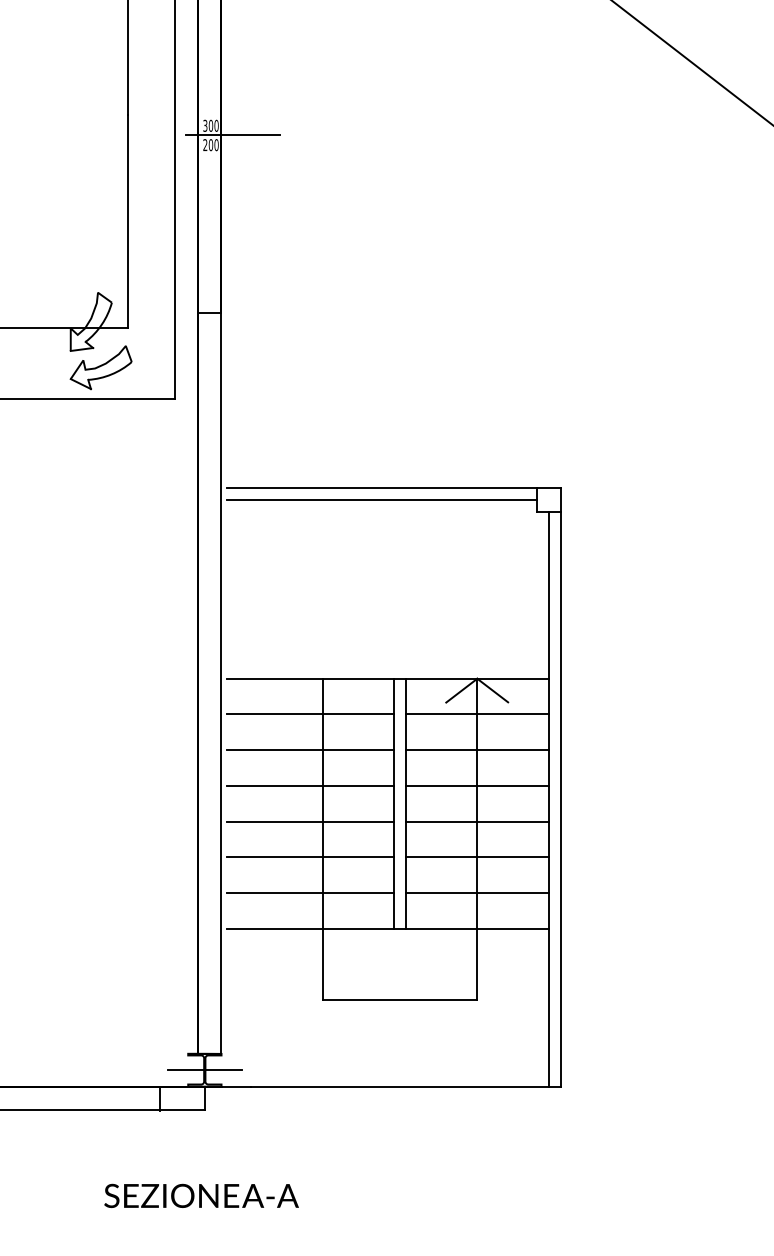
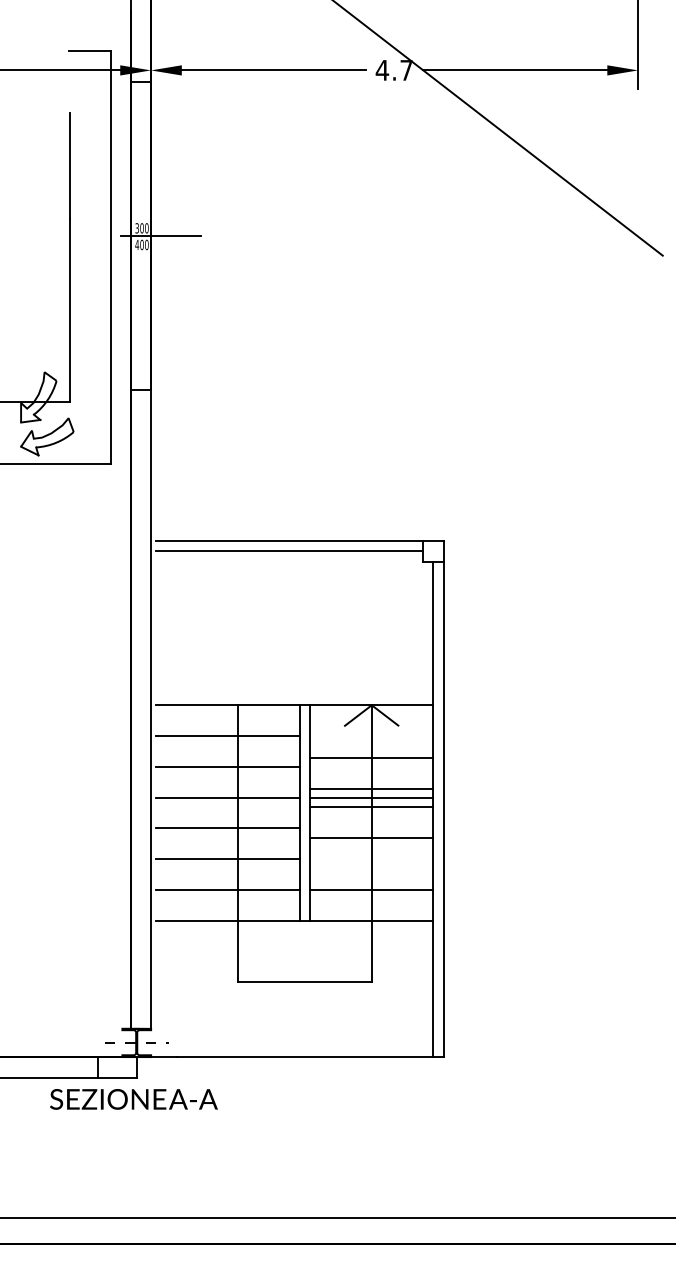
text: (205, 144) -> (137, 244), 200 -> 400
line: (476, 714) -> (371, 758), moved
line: (476, 749) -> (371, 788), moved
line: (476, 821) -> (371, 807), moved
line: (476, 857) -> (371, 838), moved
line: (205, 1069) -> (137, 1042), solid -> dashed
text: (201, 1196) -> (133, 1099), moved

